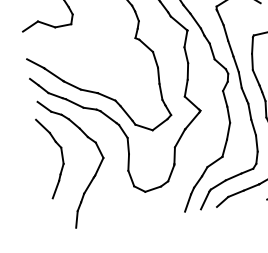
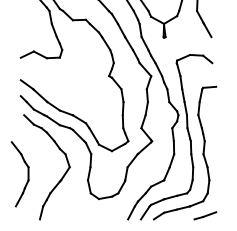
part: (61, 156) -> (27, 174), moved

